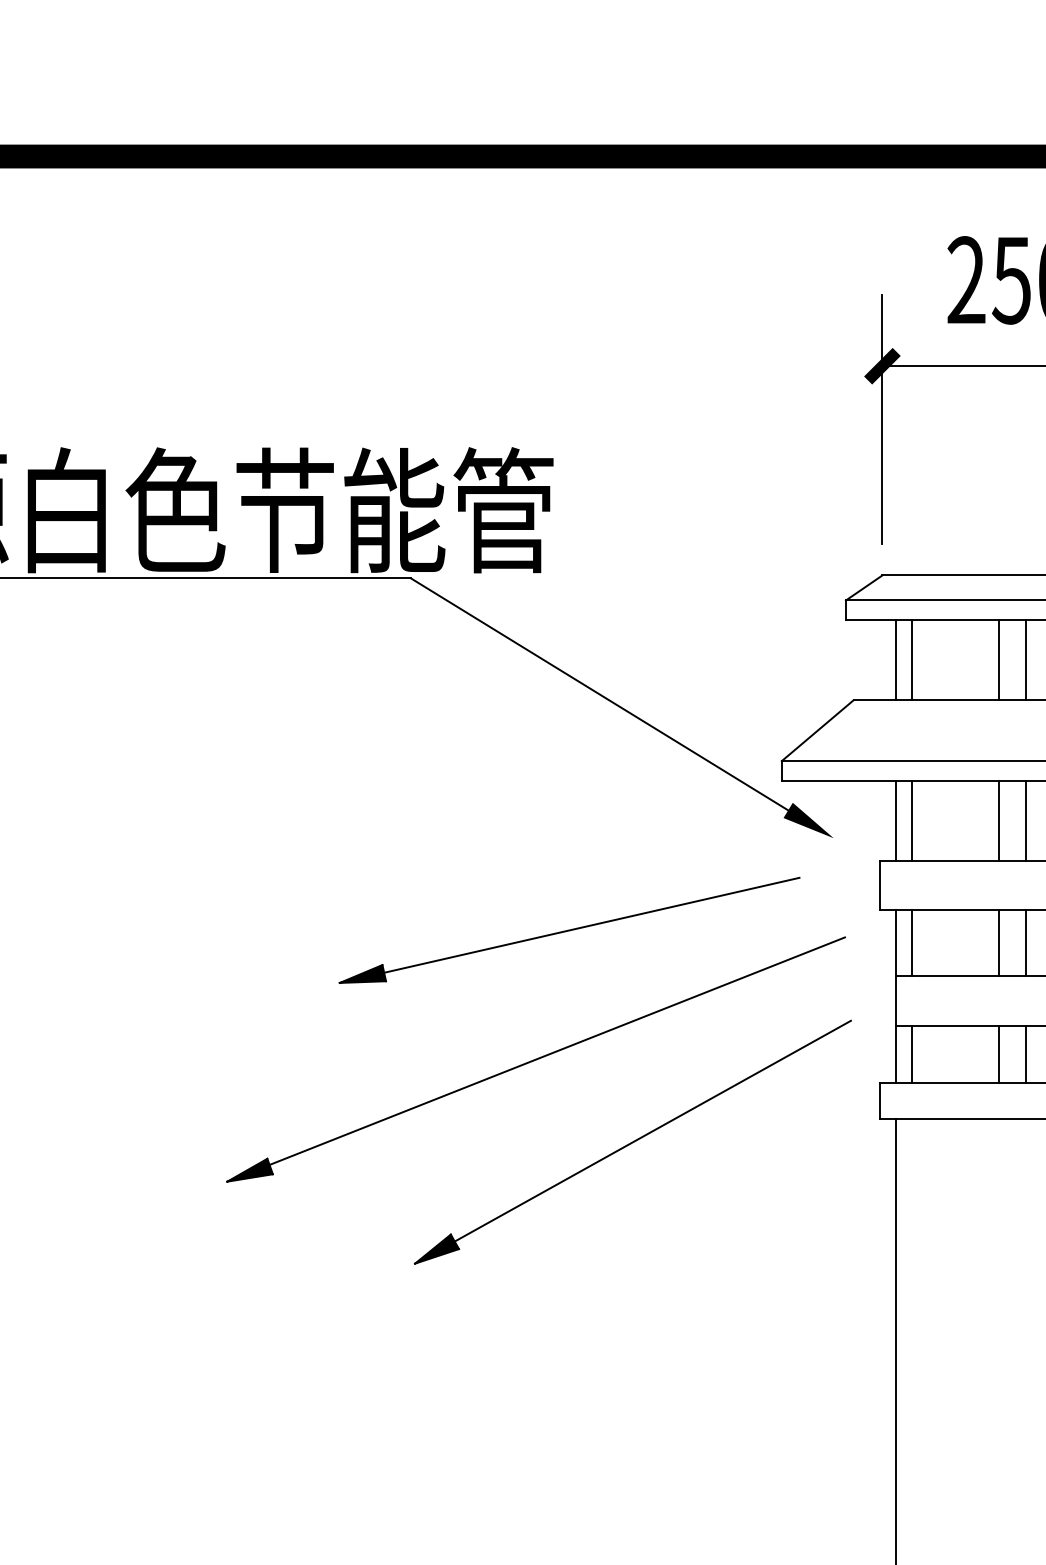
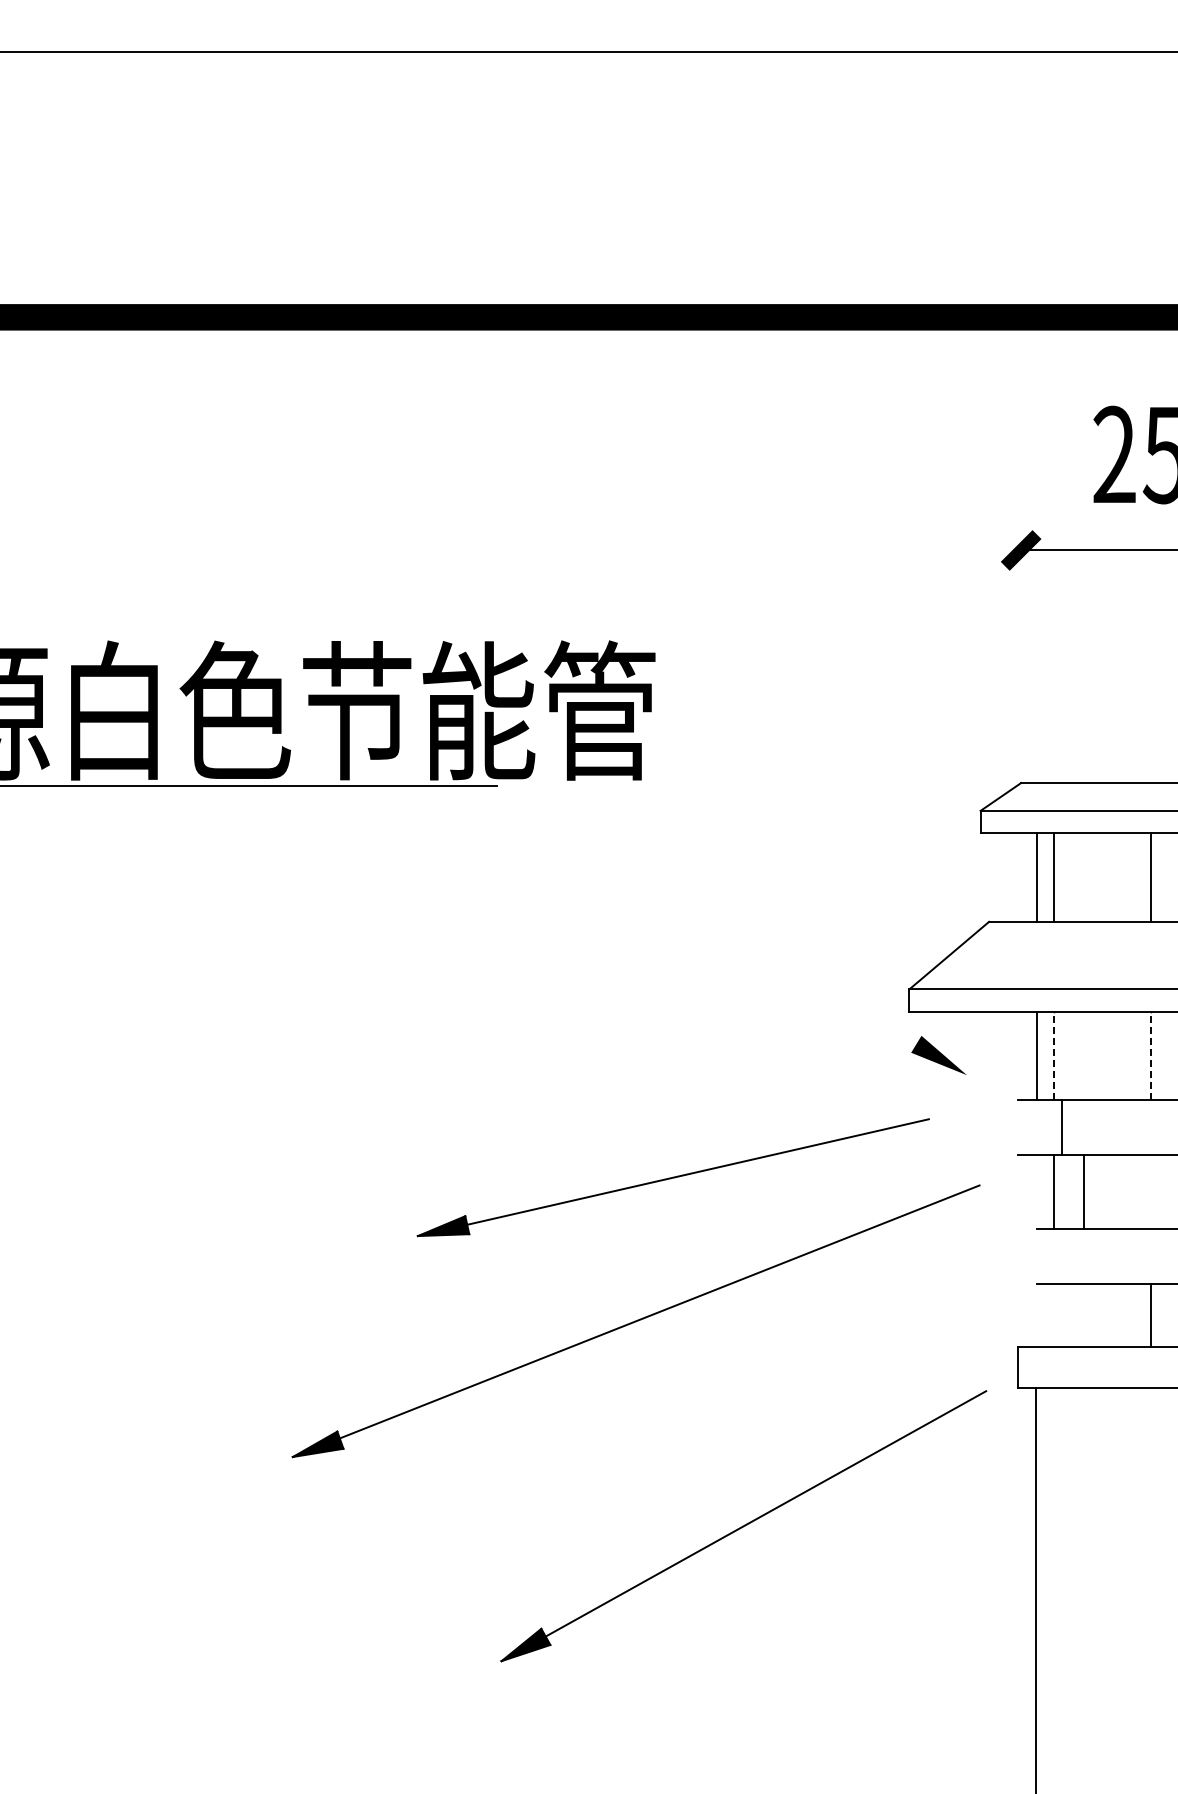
line: (882, 419) -> (1021, 609), removed
line: (599, 694) -> (706, 915), removed
line: (911, 820) -> (1053, 1055), solid -> dashed
line: (998, 820) -> (1150, 1055), solid -> dashed
line: (880, 885) -> (1062, 1127), moved
line: (998, 942) -> (1083, 1191), moved
line: (896, 995) -> (1036, 1250), removed
line: (911, 1053) -> (1053, 1314), removed
part: (632, 1142) -> (743, 1526), moved

